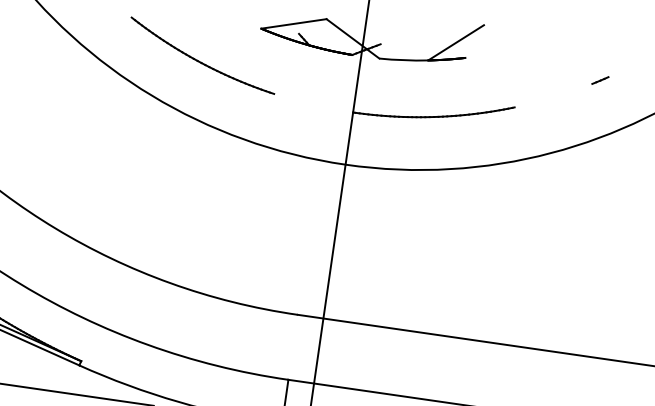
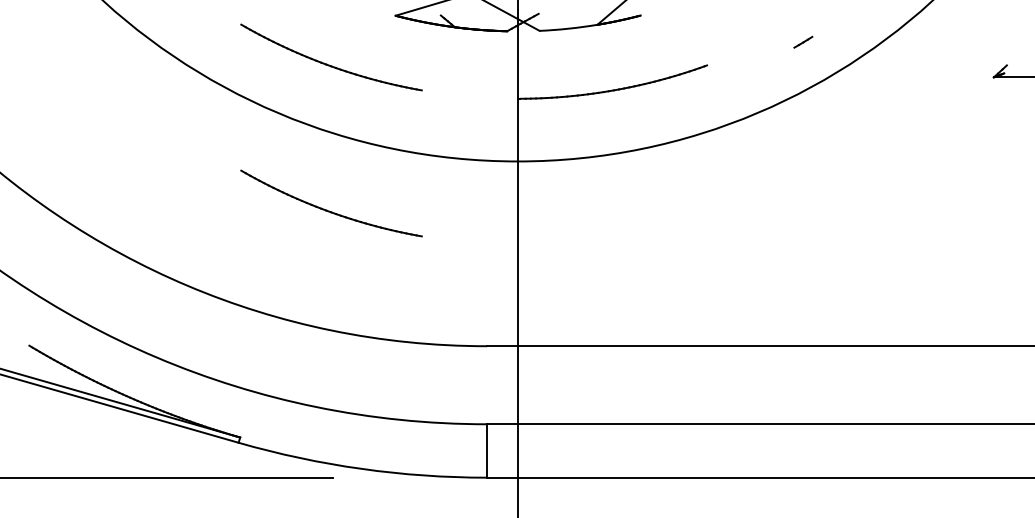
line: (600, 79) -> (803, 41), moved
part: (181, 181) -> (327, 209), added

